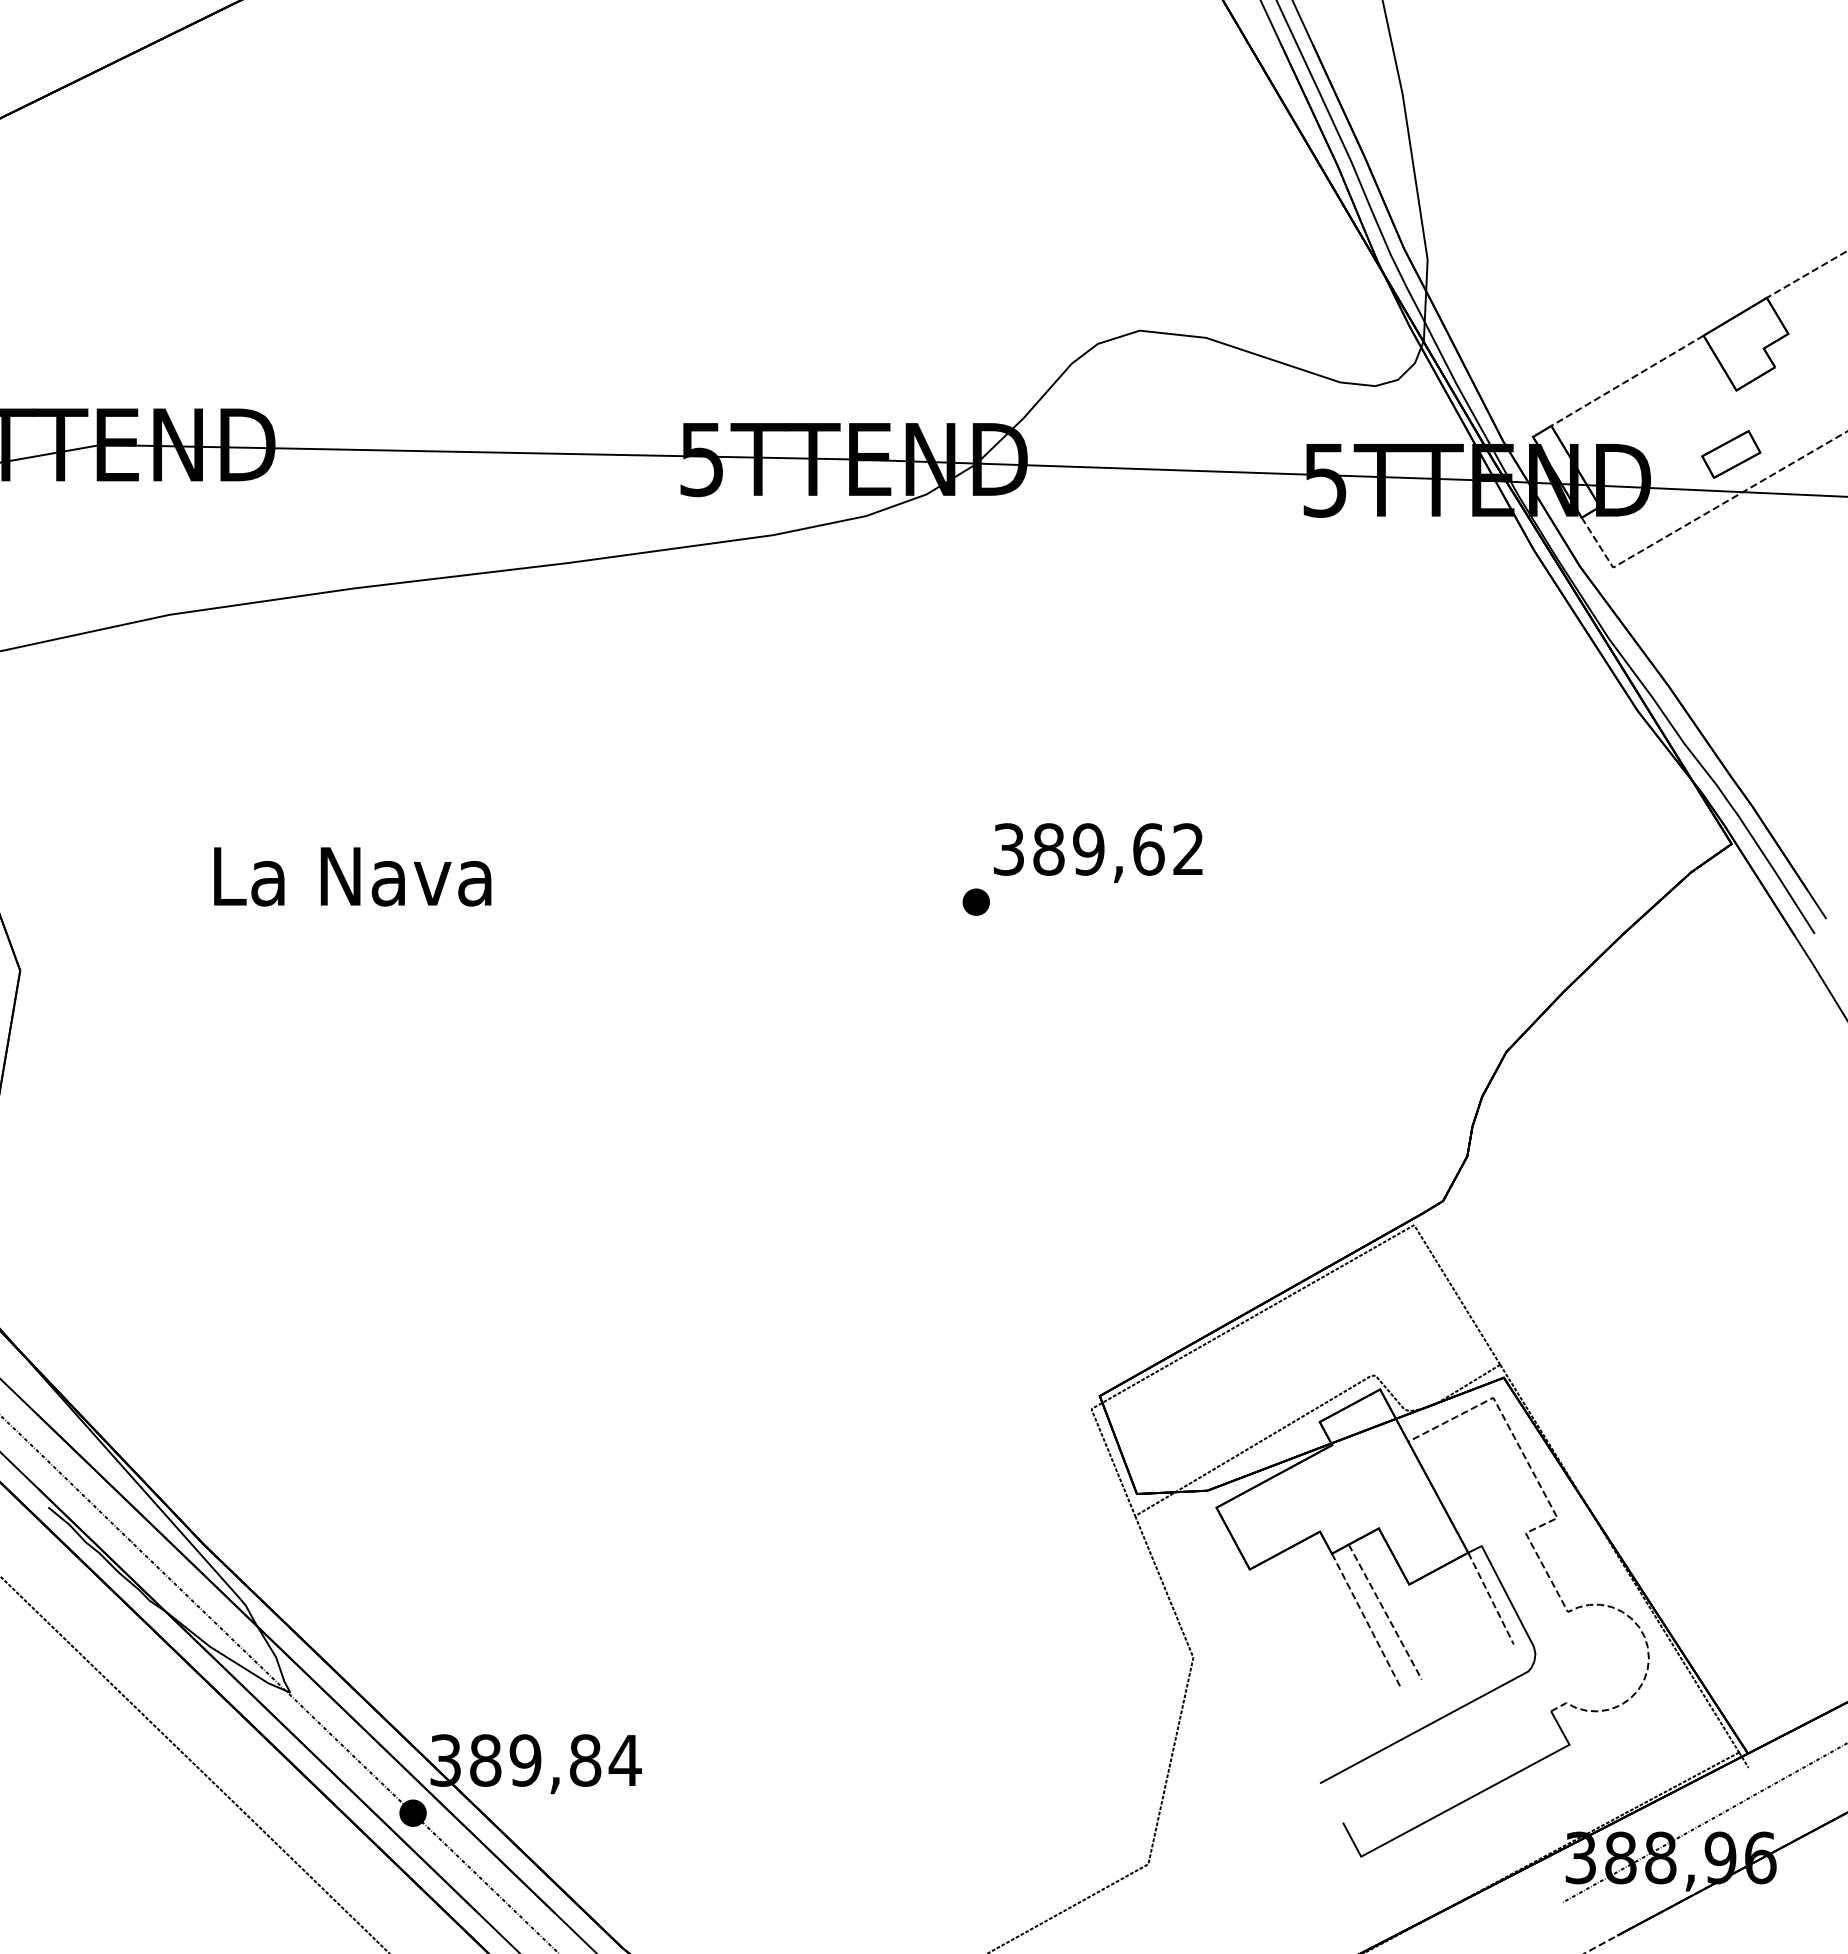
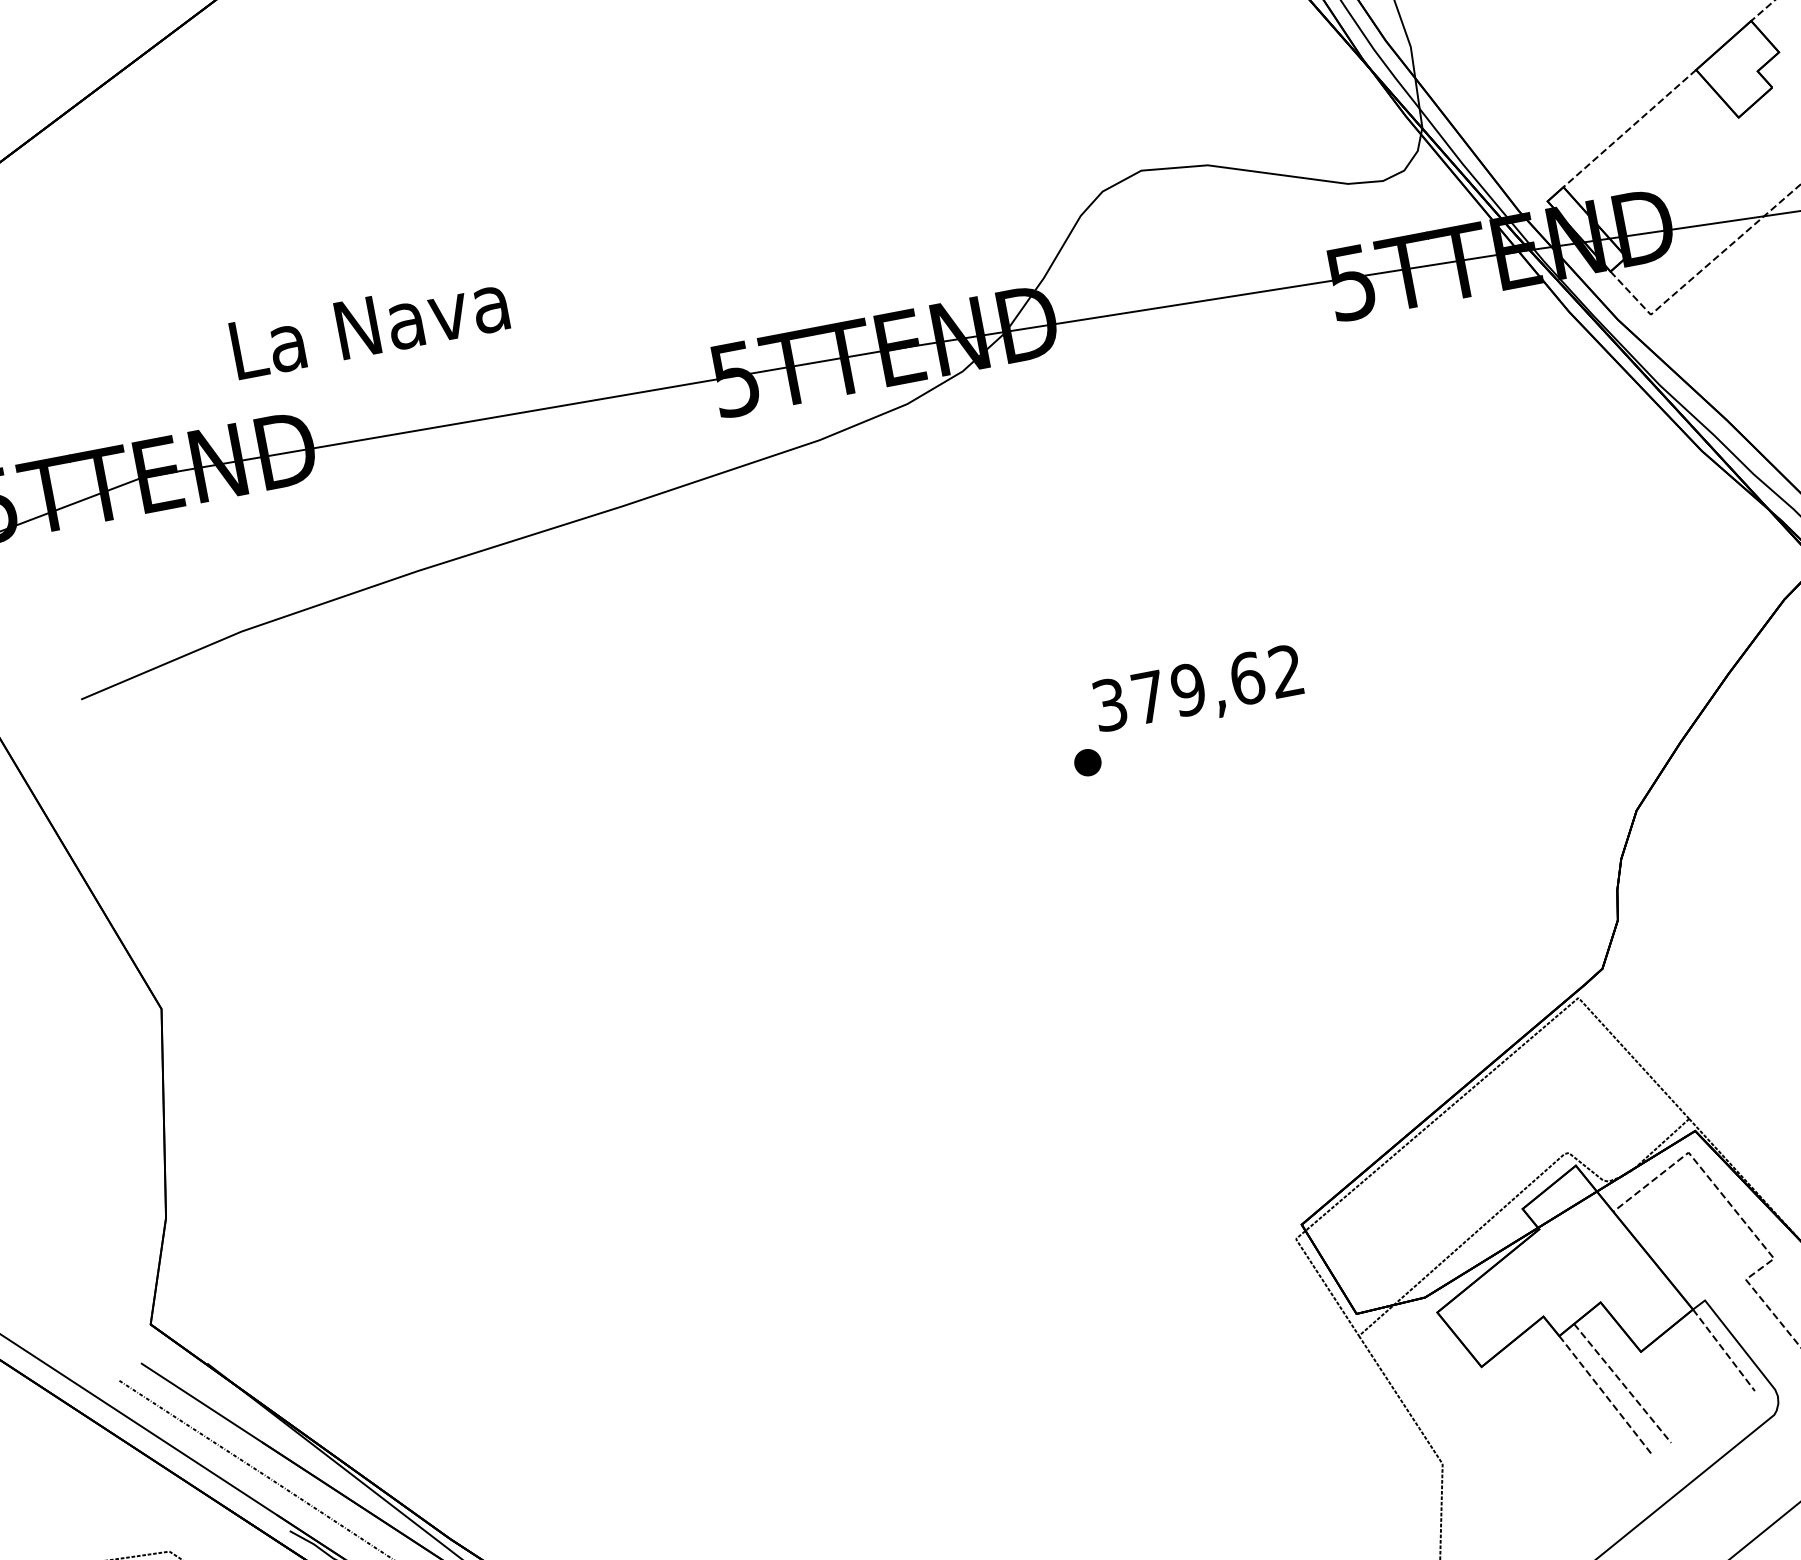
part: (1731, 454) -> (1745, 181), removed
text: (1048, 849) -> (1148, 697), 389,62 -> 379,62
text: (352, 876) -> (369, 325), moved

